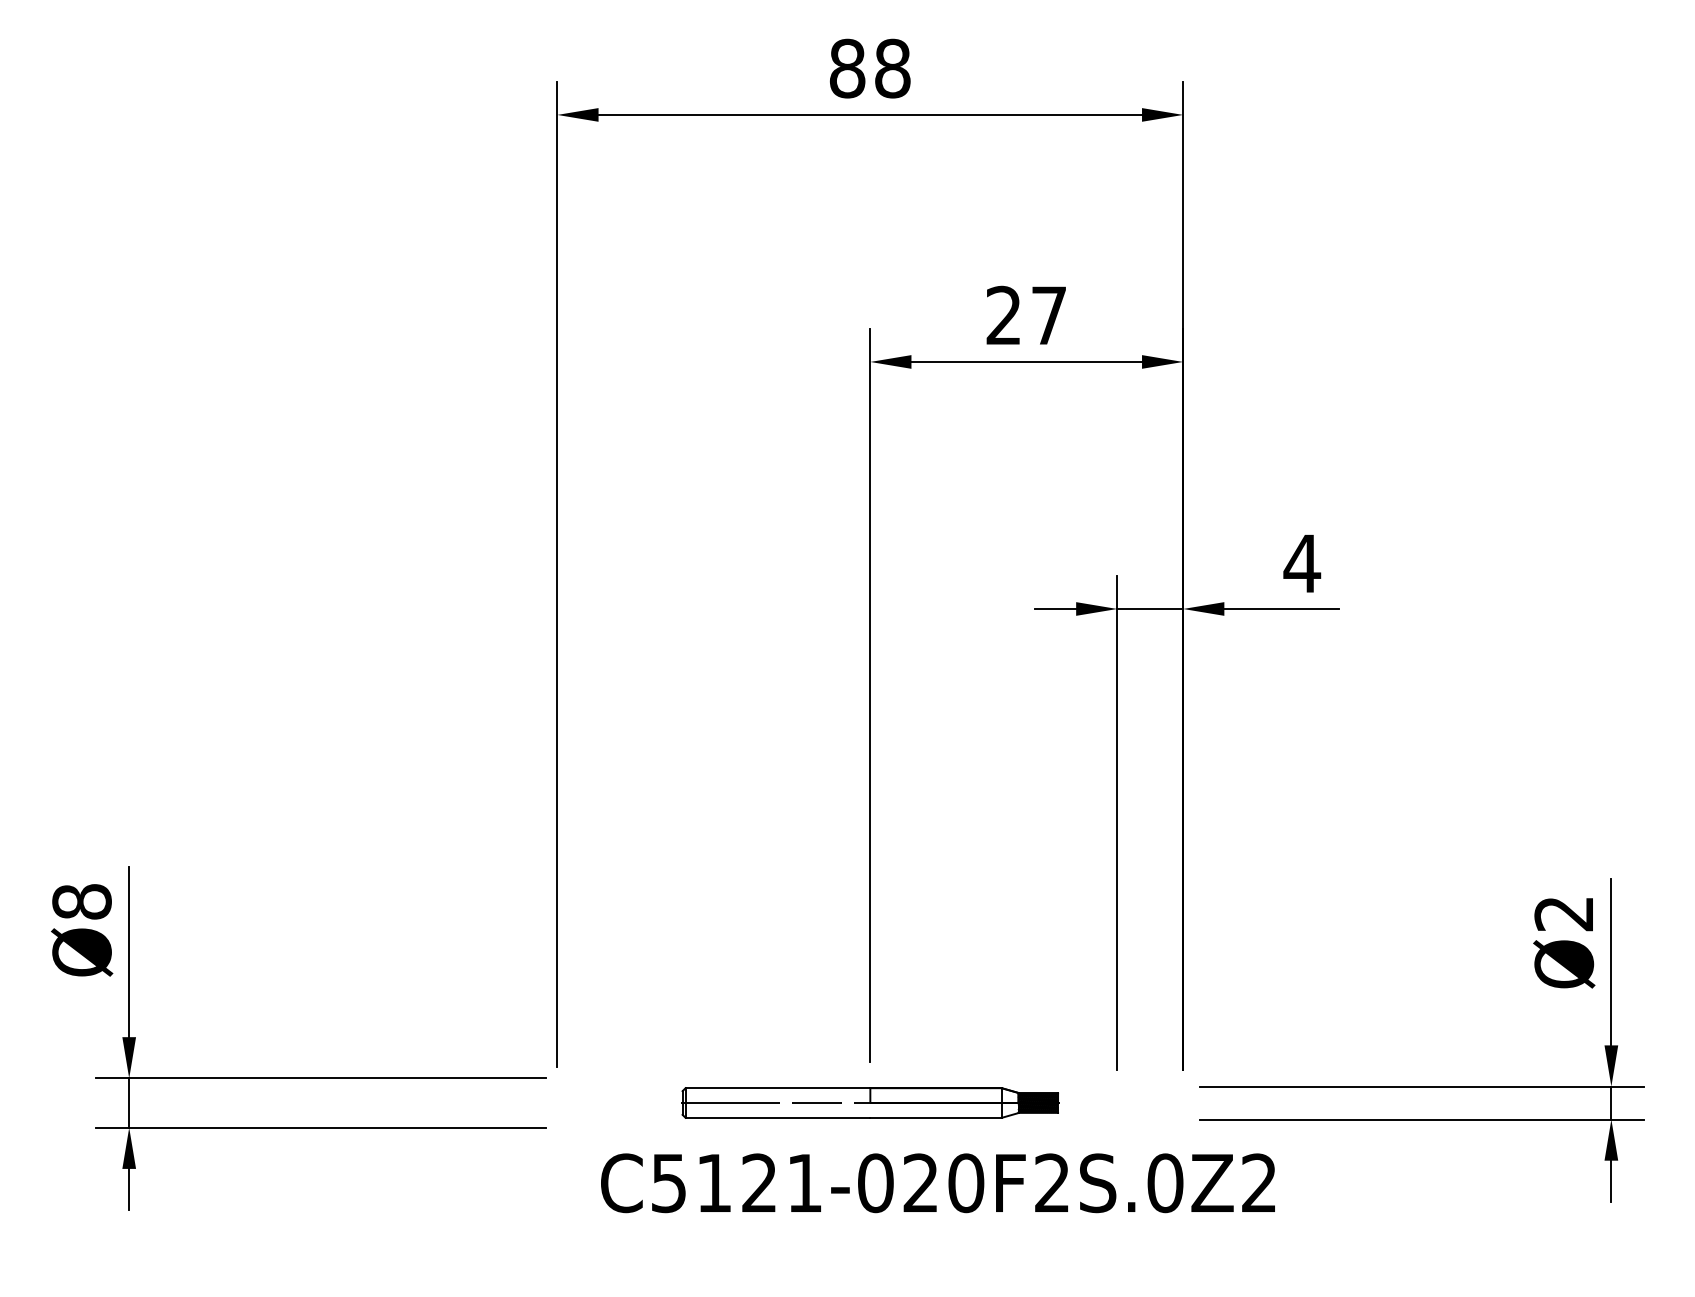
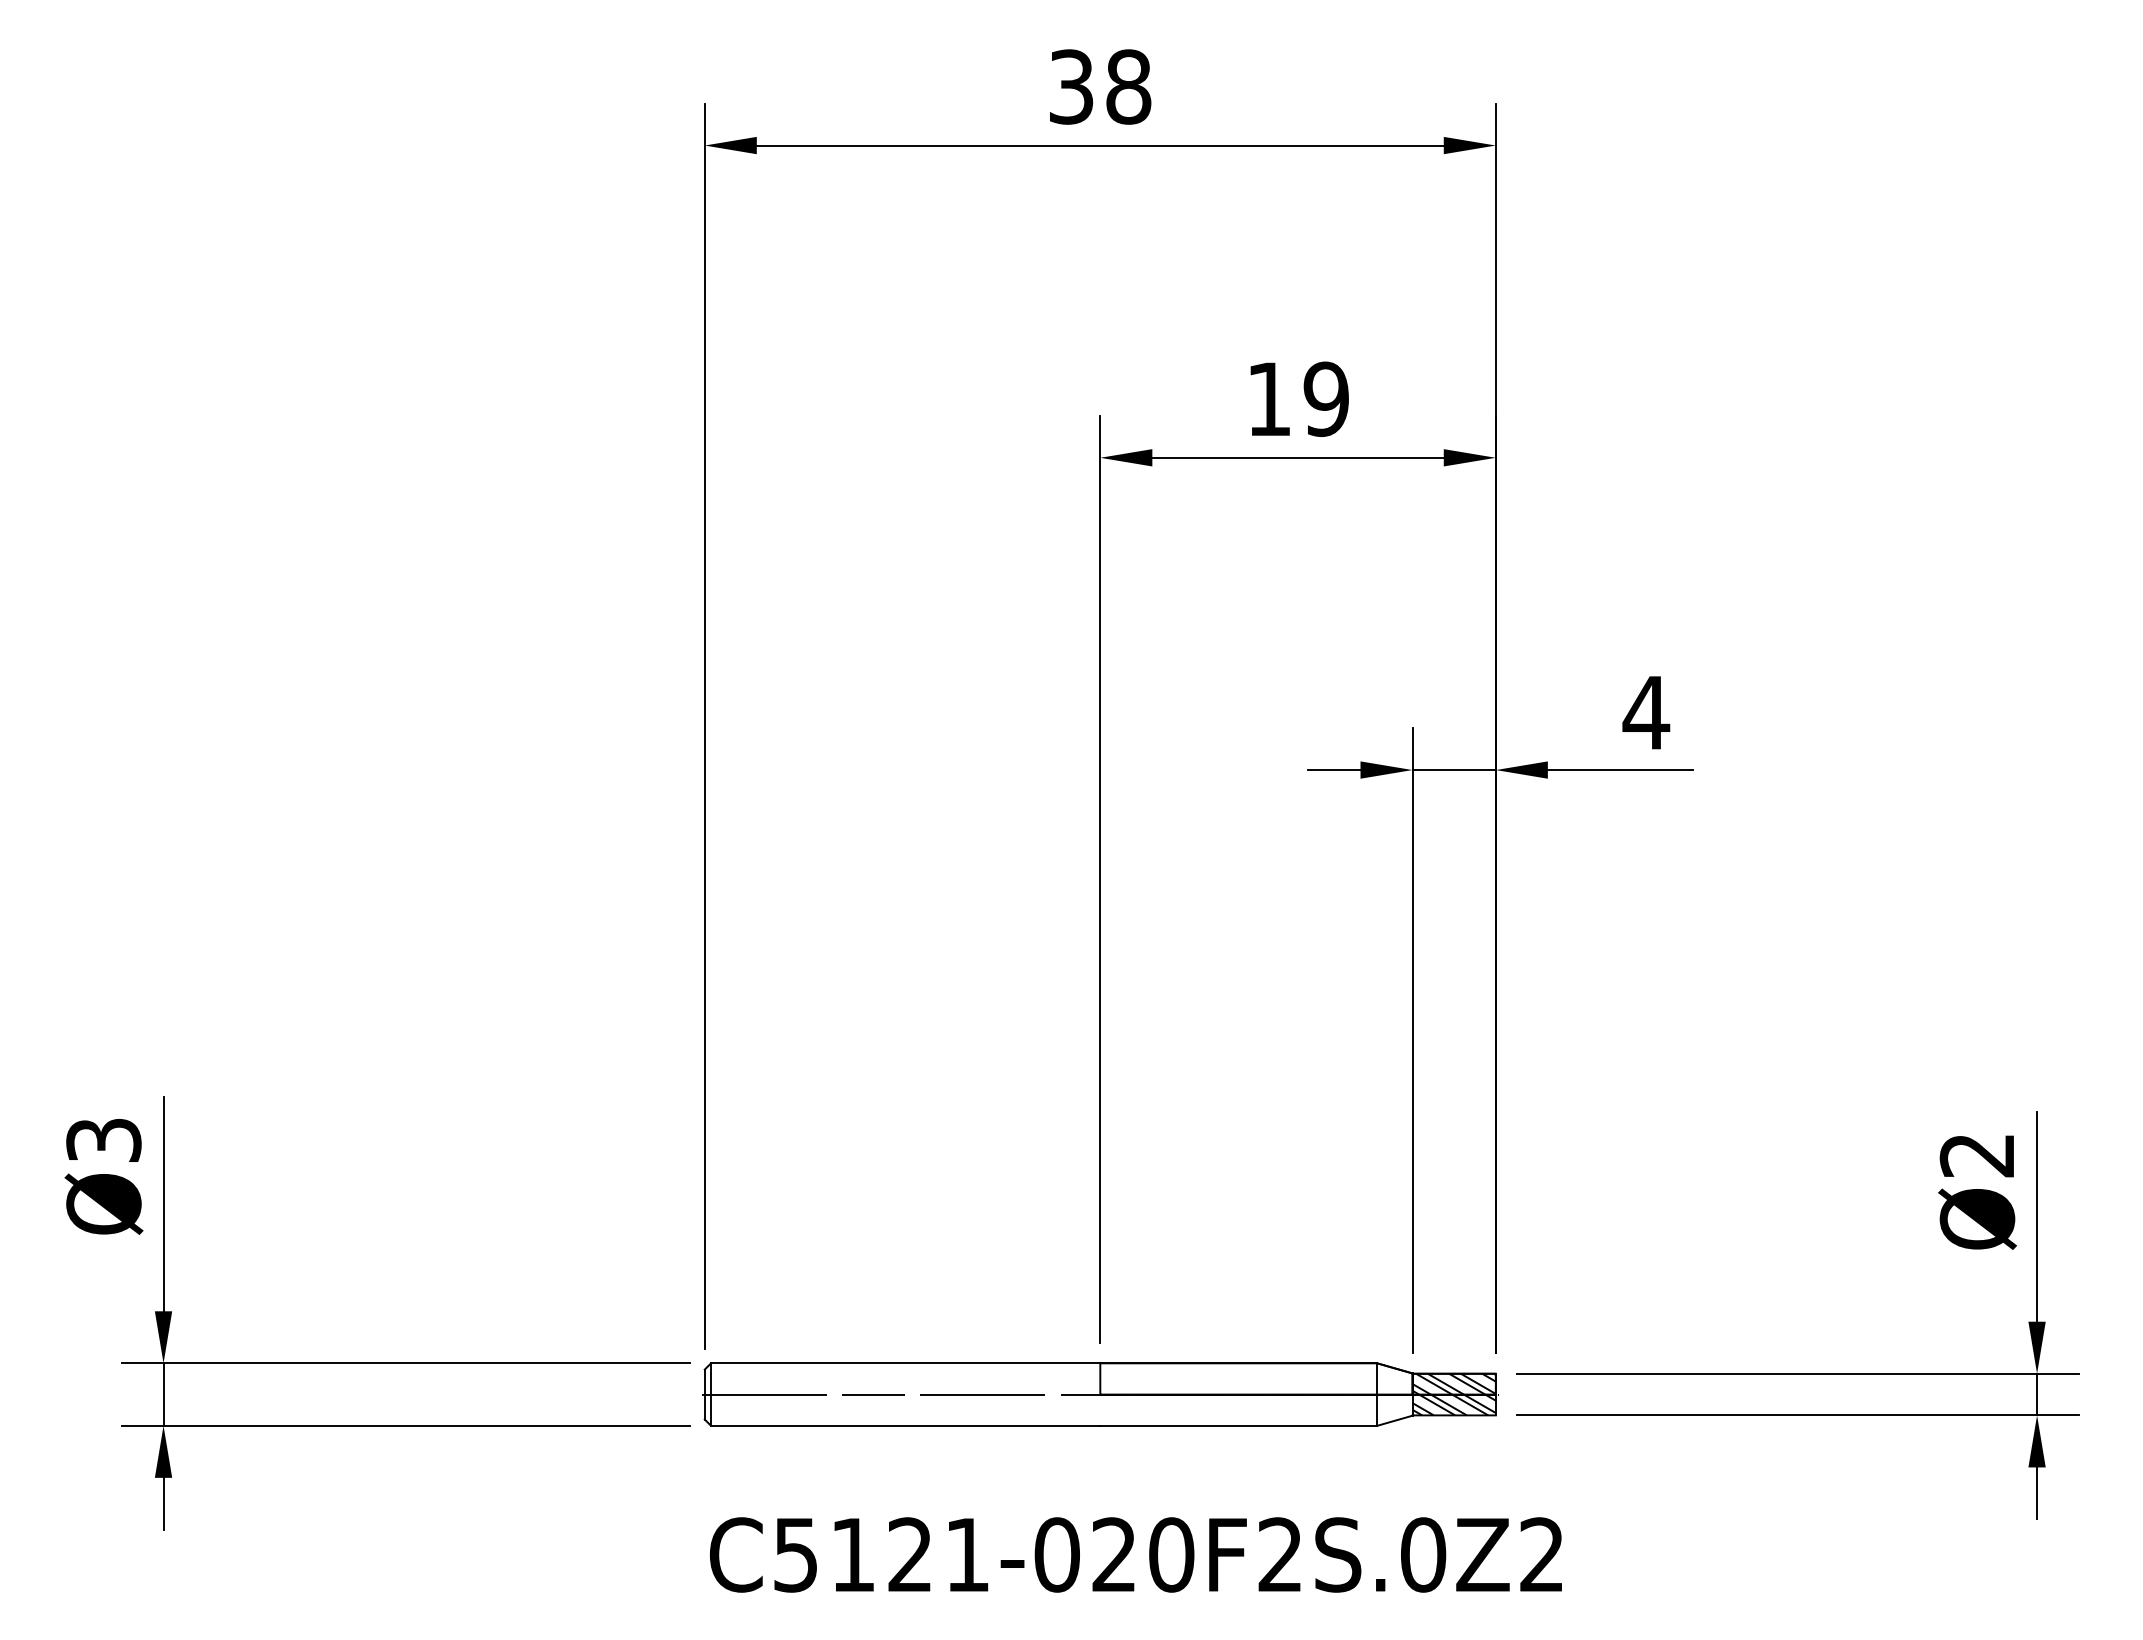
text: (847, 68) -> (1071, 86), 88 -> 38
text: (1026, 315) -> (1297, 399), 27 -> 19
text: (81, 901) -> (103, 1139), Ø8 -> Ø3
part: (870, 1102) -> (1100, 1394), size x1.67
text: (937, 1182) -> (1135, 1554), moved

